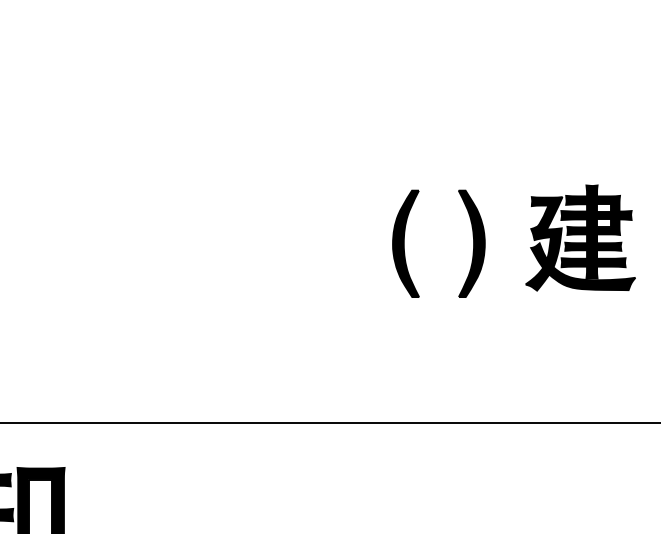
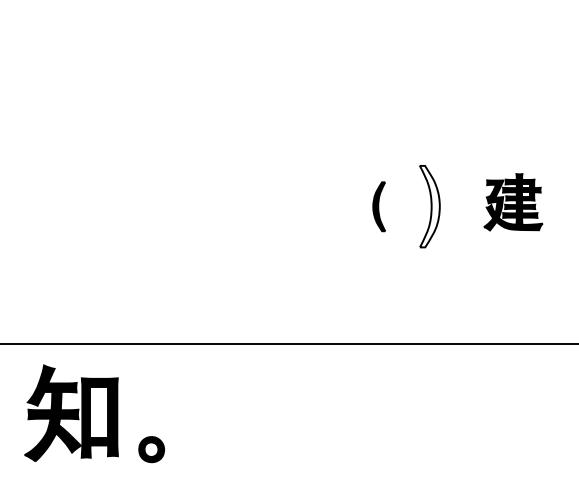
part: (580, 238) -> (513, 202), size x0.7
part: (404, 243) -> (378, 206), size x0.6
fill: (471, 243) -> (429, 206), removed

